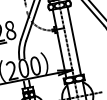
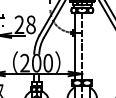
line: (74, 40) -> (89, 46), removed

